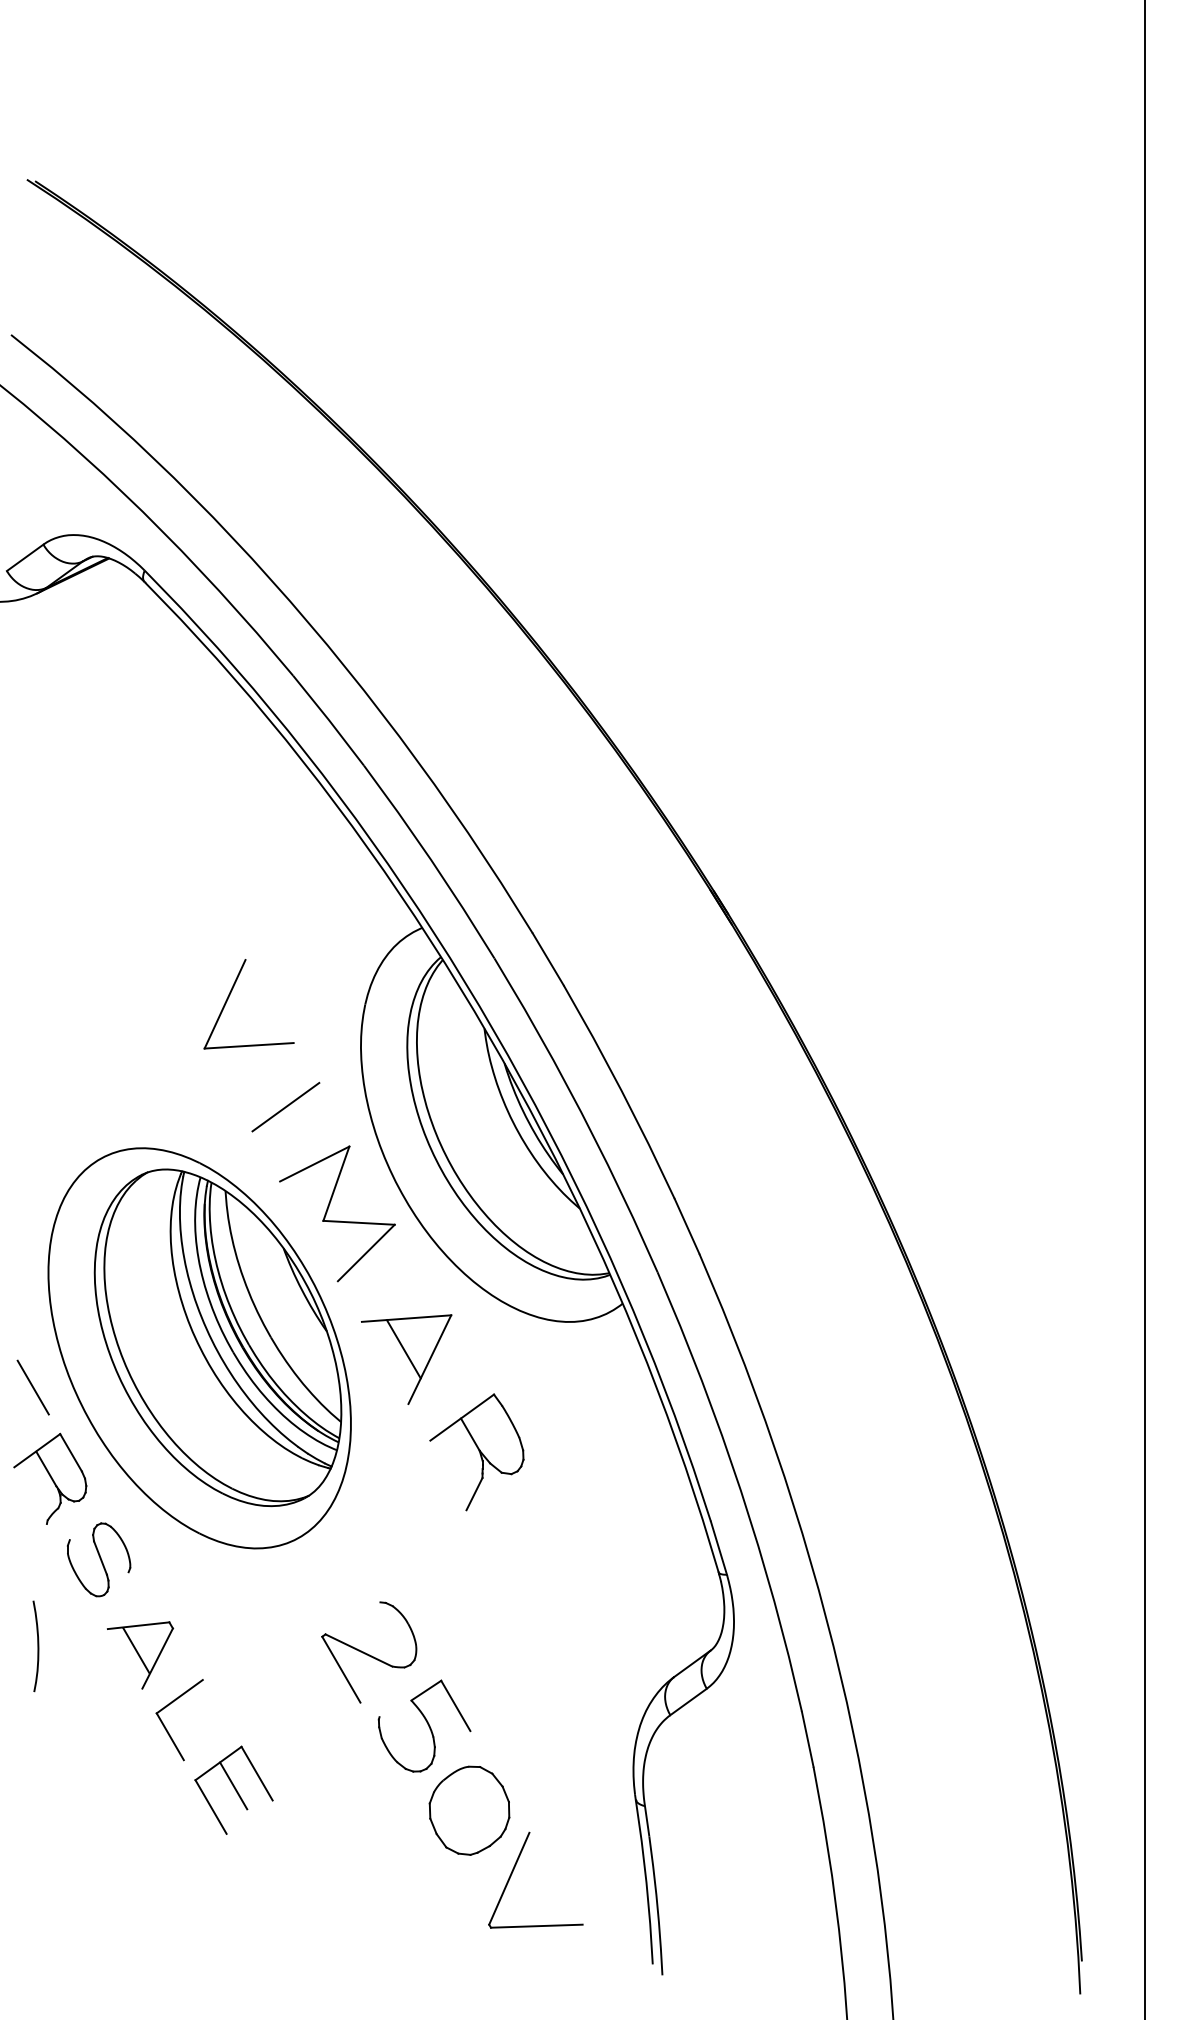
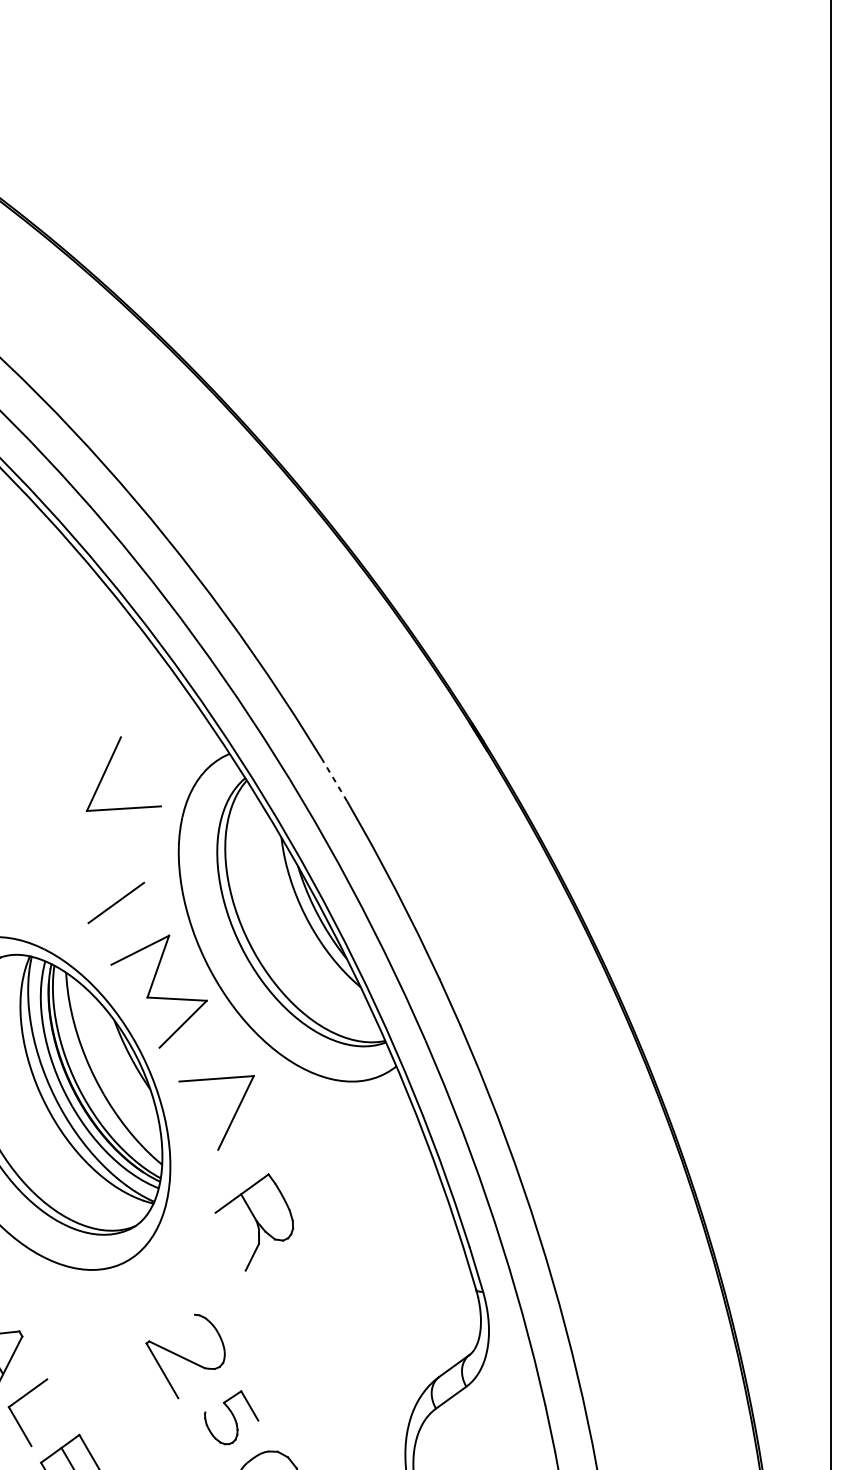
line: (548, 959) -> (334, 780), solid -> dashed
part: (230, 995) -> (108, 766), moved
line: (403, 1349) -> (214, 1104), removed
part: (476, 1452) -> (254, 1222), moved
part: (424, 1725) -> (231, 1417), size x0.7

